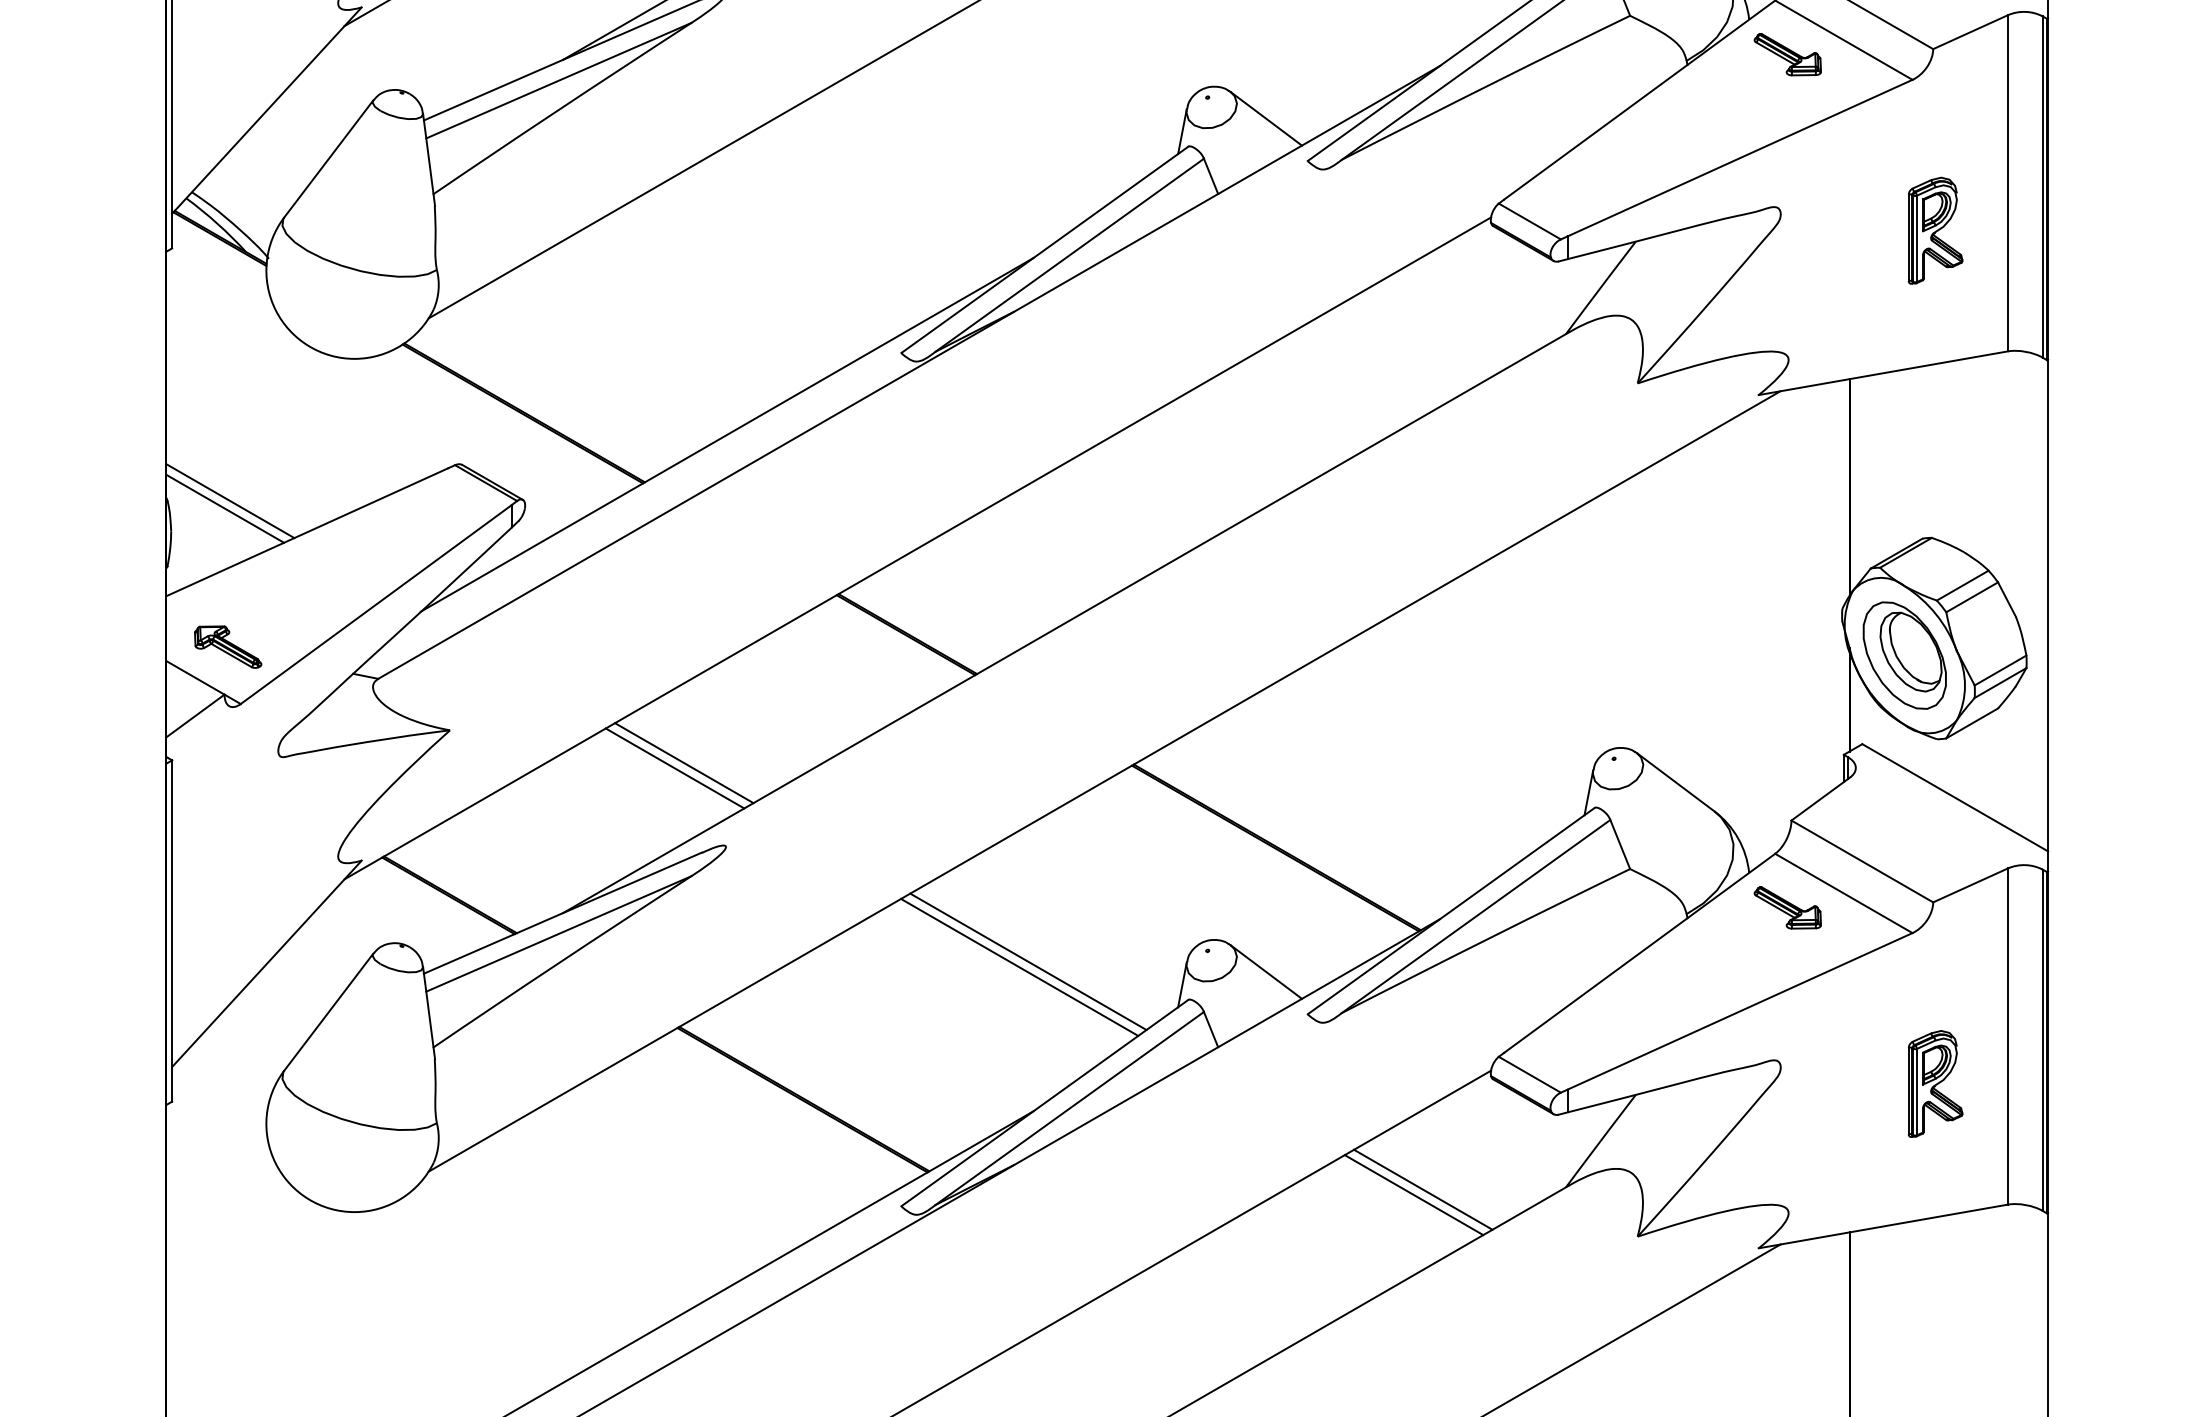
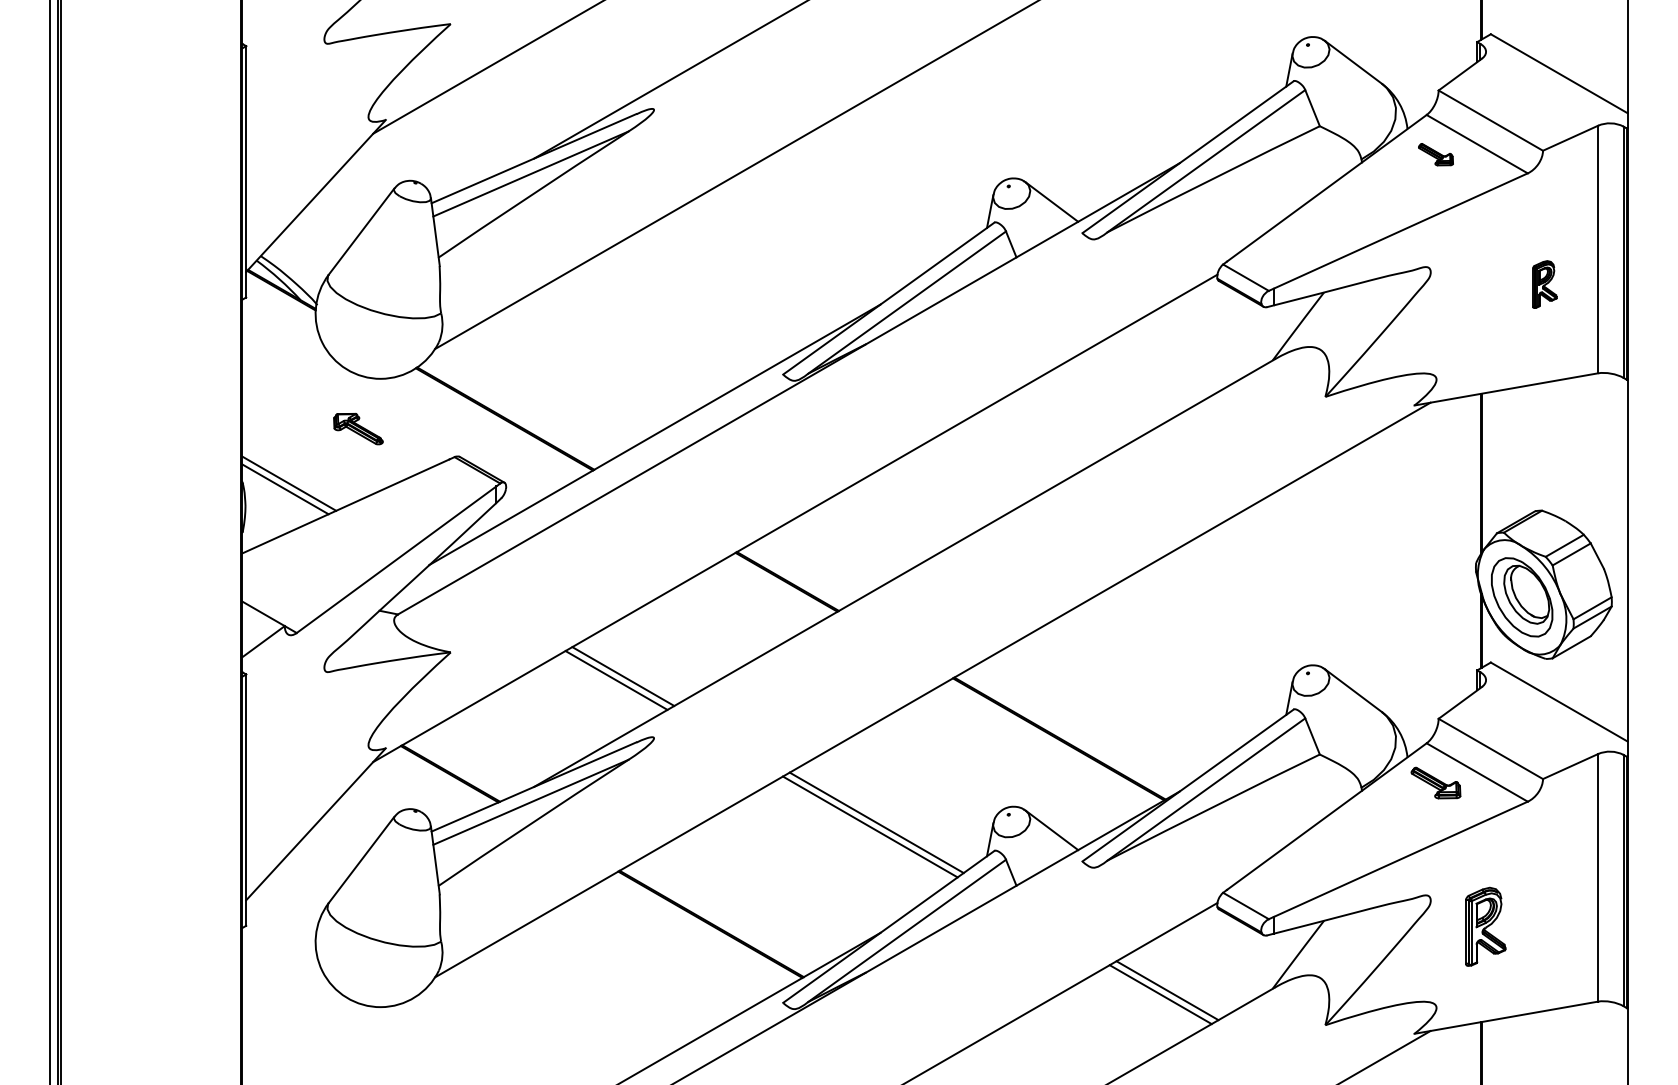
part: (1787, 54) -> (1435, 154), size x0.7
part: (1935, 230) -> (1544, 284), size x0.6
part: (228, 646) -> (358, 428), moved
part: (1935, 1083) -> (1485, 926), moved

